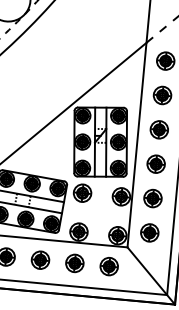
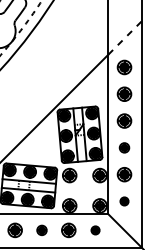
part: (156, 163) -> (124, 147), size x0.7
part: (149, 232) -> (124, 201), size x0.6
part: (39, 260) -> (41, 230), size x0.7
part: (109, 266) -> (95, 230), size x0.6

